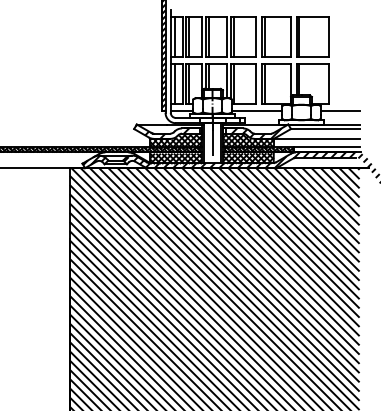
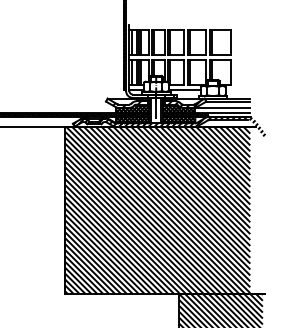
line: (339, 111) -> (237, 90), removed

